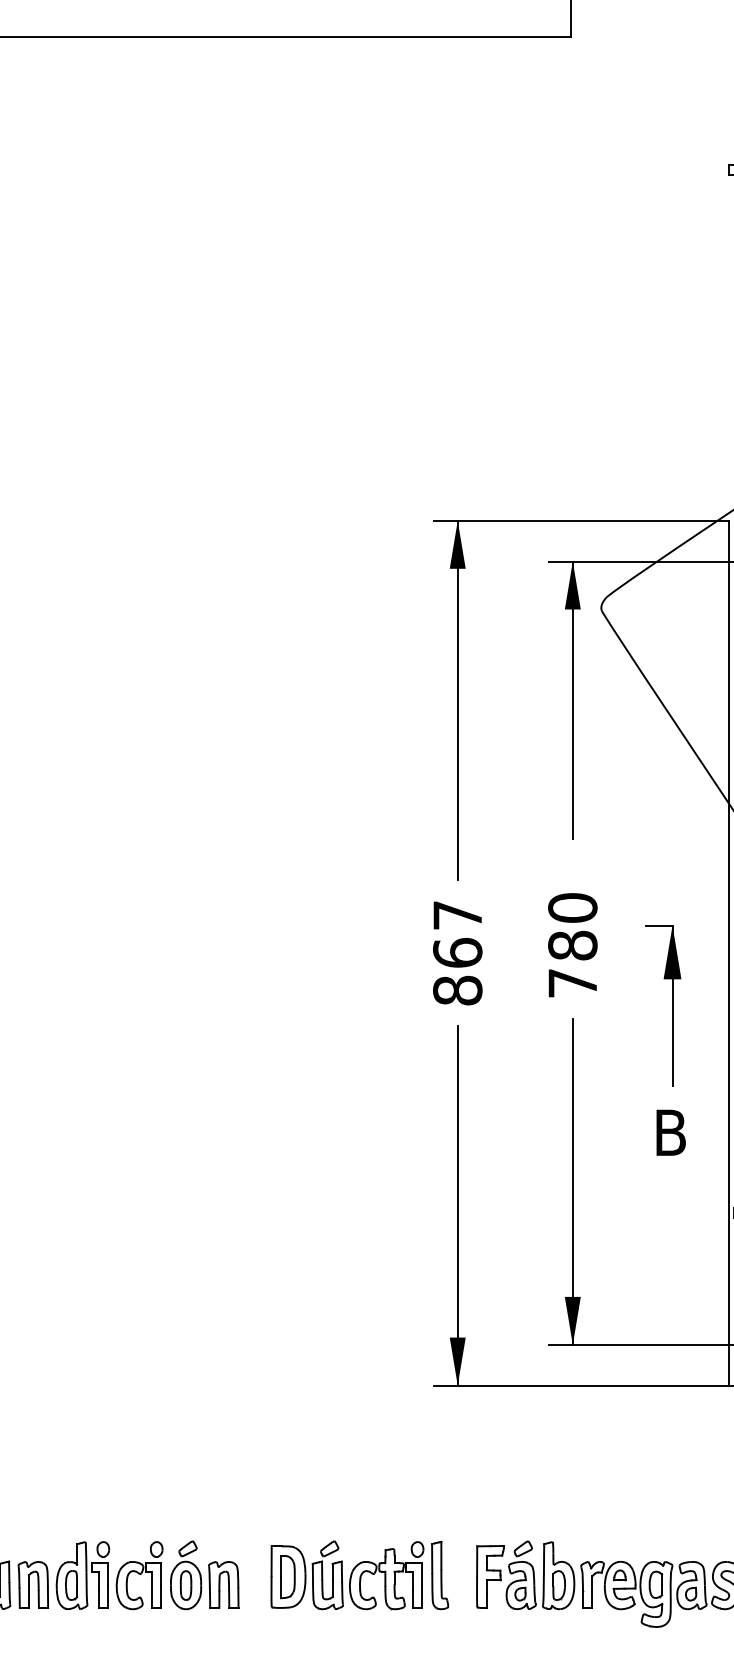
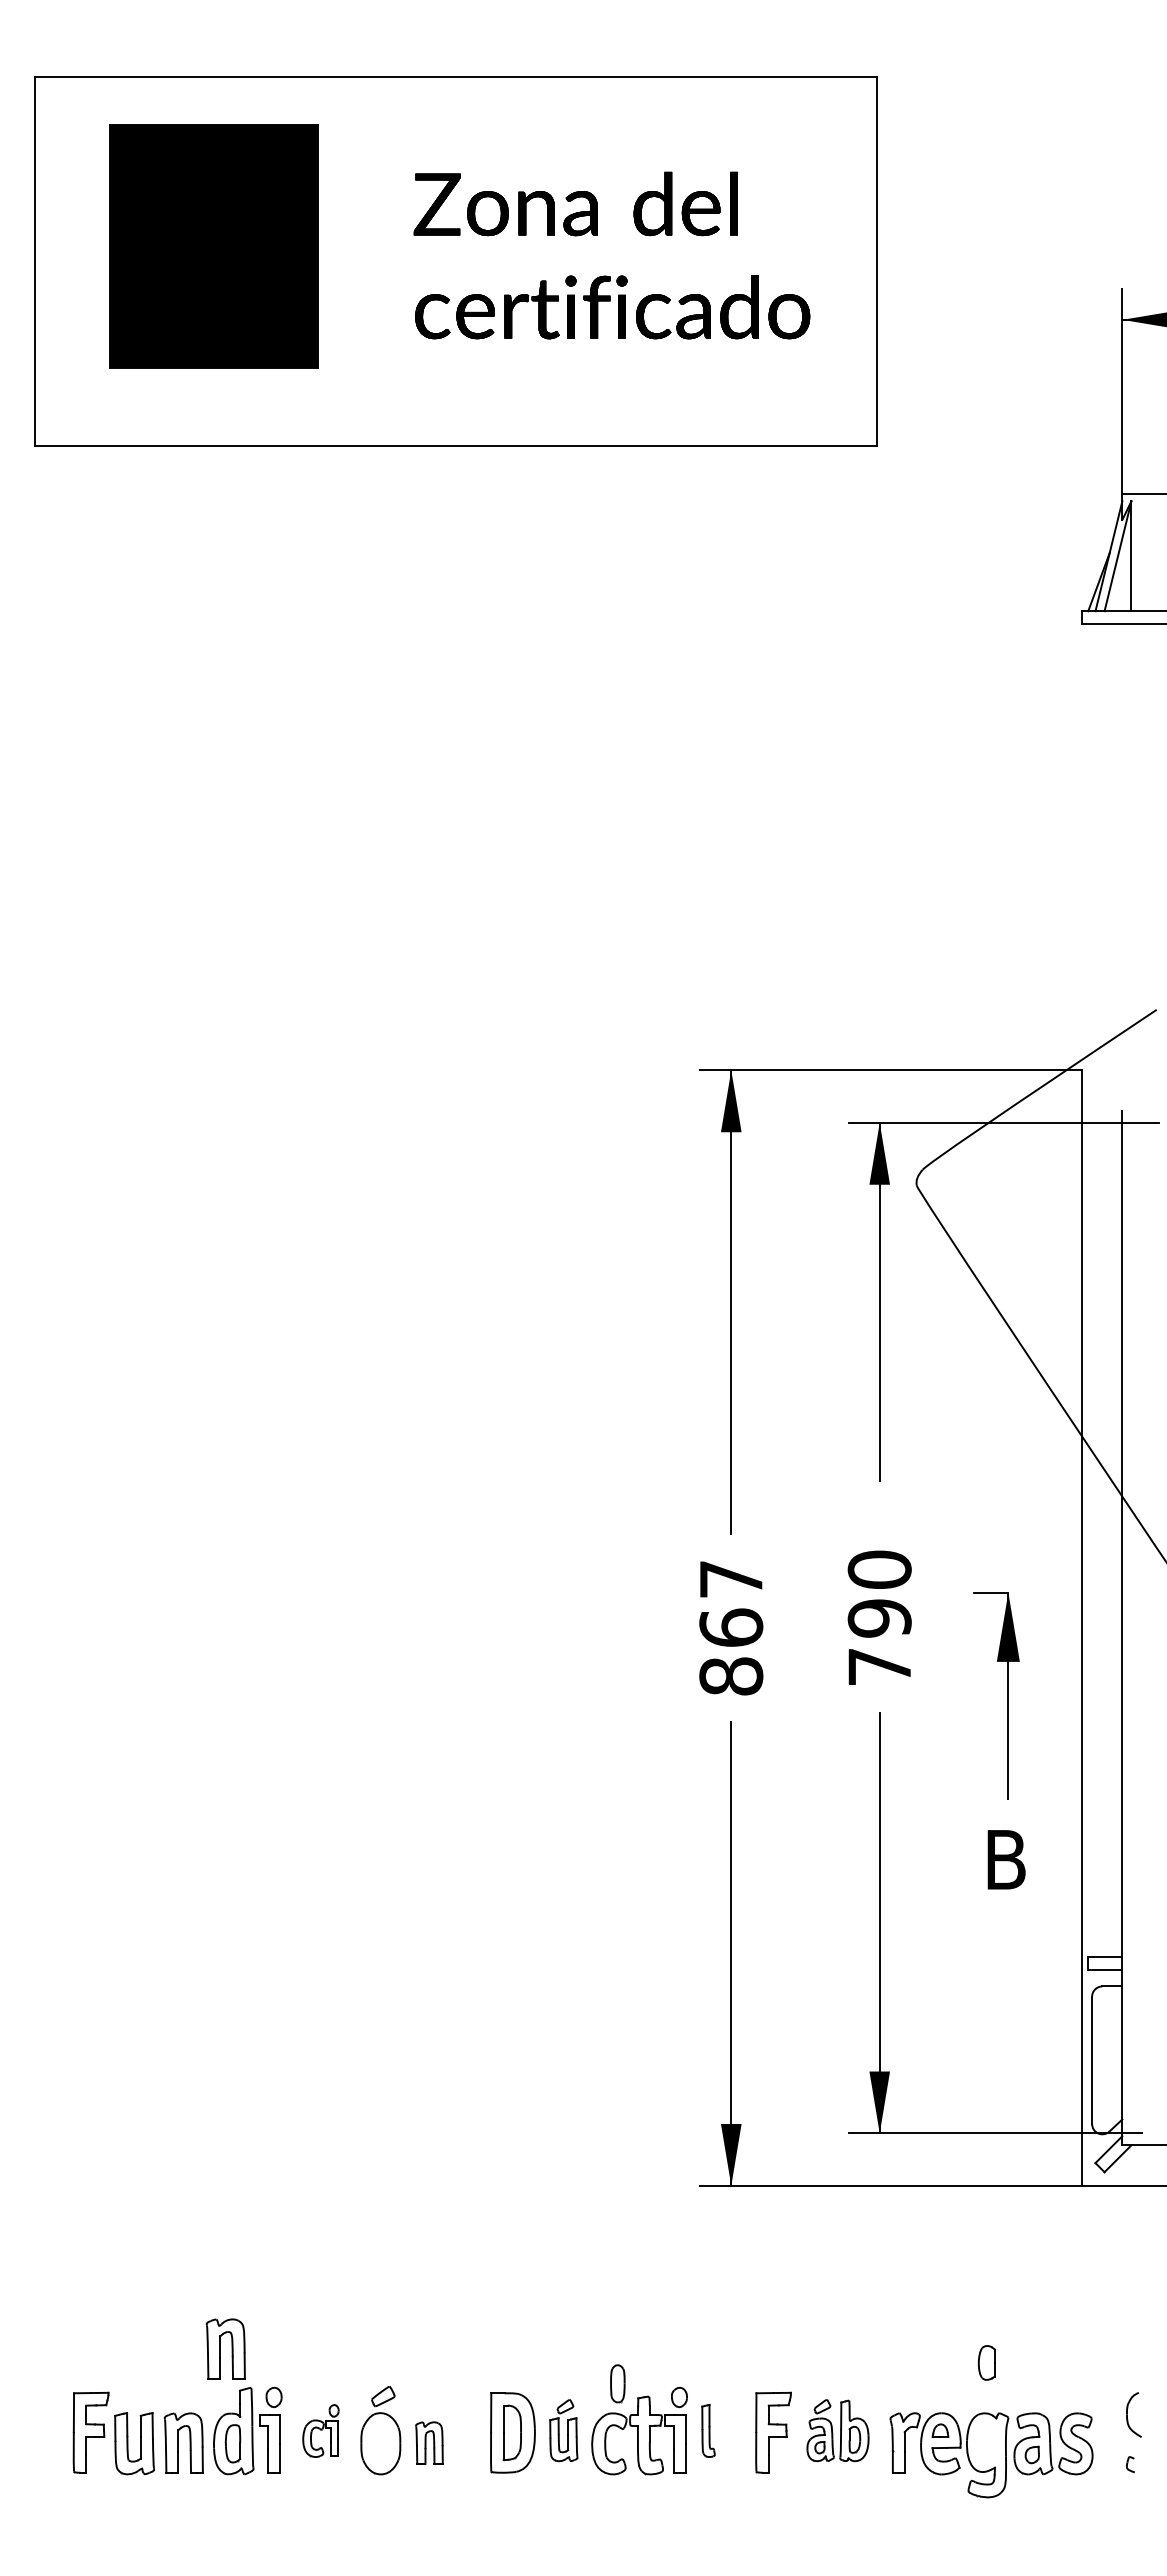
text: (572, 945) -> (879, 1618), 780 -> 790
part: (65, 1511) -> (225, 2348), added
part: (139, 1575) -> (320, 2430), size x0.6
part: (327, 1575) -> (563, 2430), size x0.7
part: (440, 1575) -> (708, 2430), size x0.6
part: (540, 1575) -> (837, 2430), size x0.7
part: (223, 1584) -> (429, 2442), size x0.7
part: (655, 1584) -> (986, 2362), moved
part: (185, 1585) -> (617, 2383), moved

